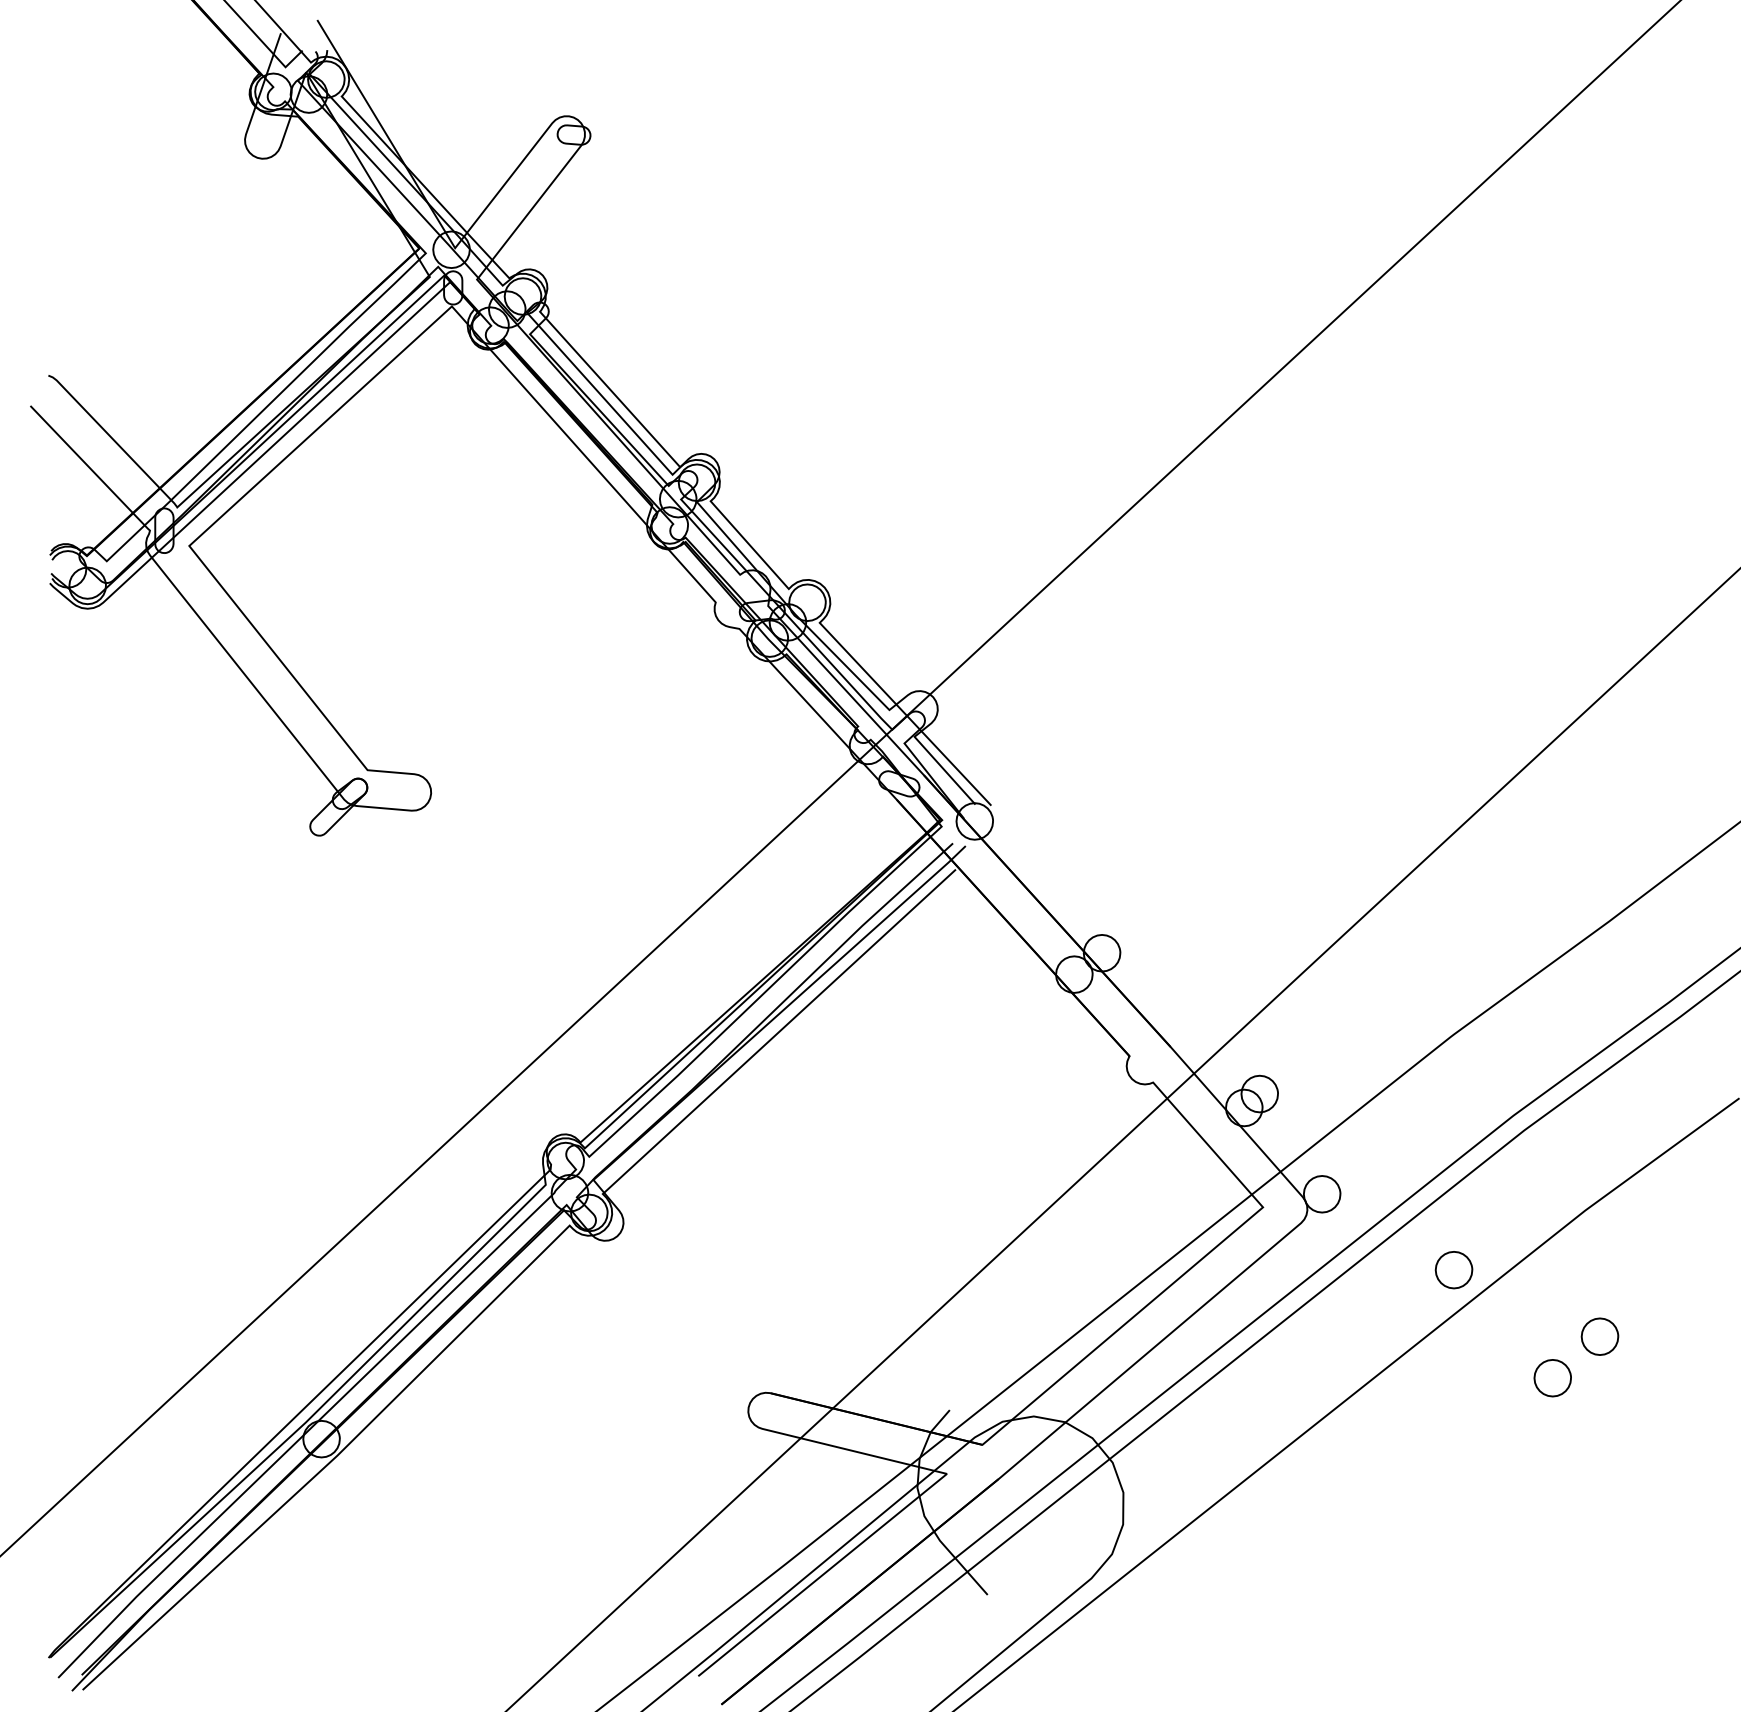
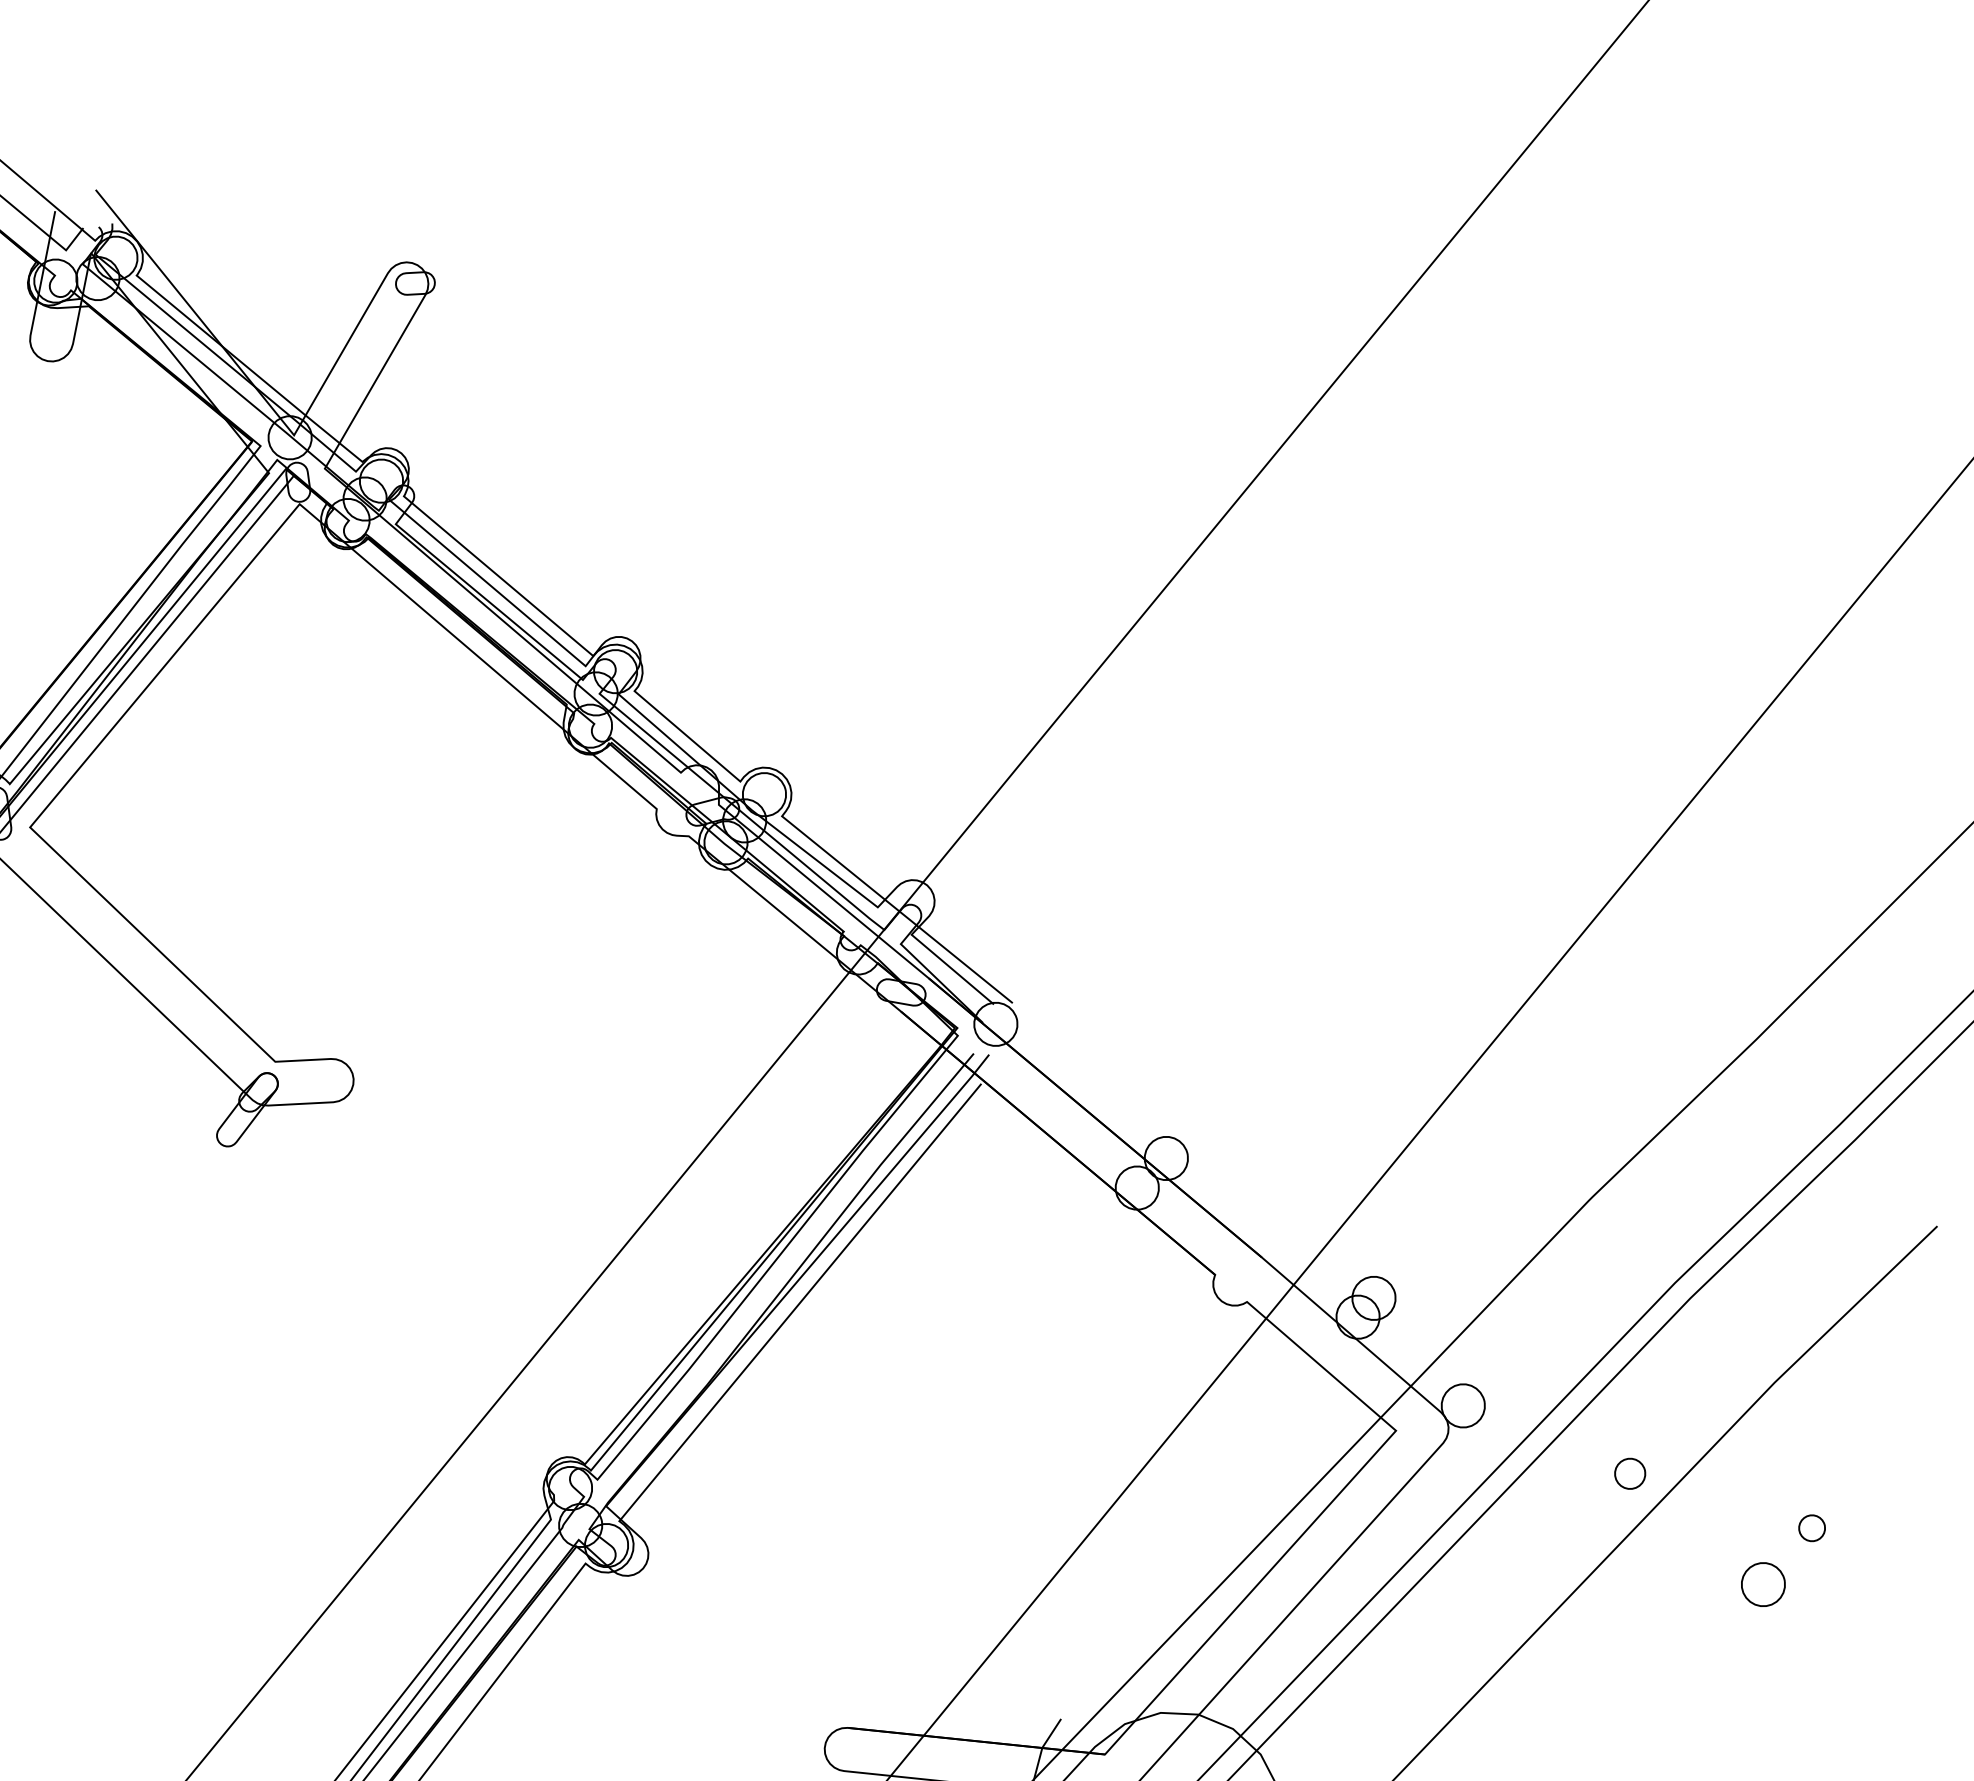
part: (1453, 1270) -> (1629, 1474), size x0.7
part: (1599, 1336) -> (1811, 1528), size x0.6

